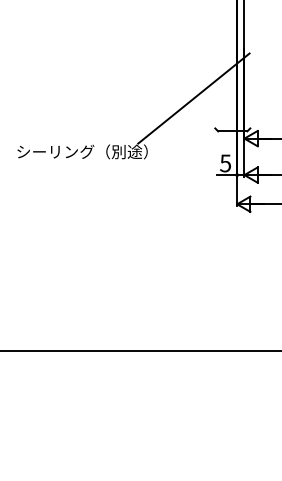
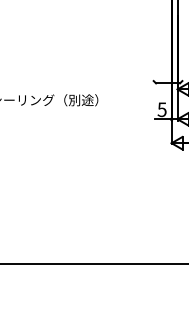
line: (193, 98) -> (135, 56), removed

